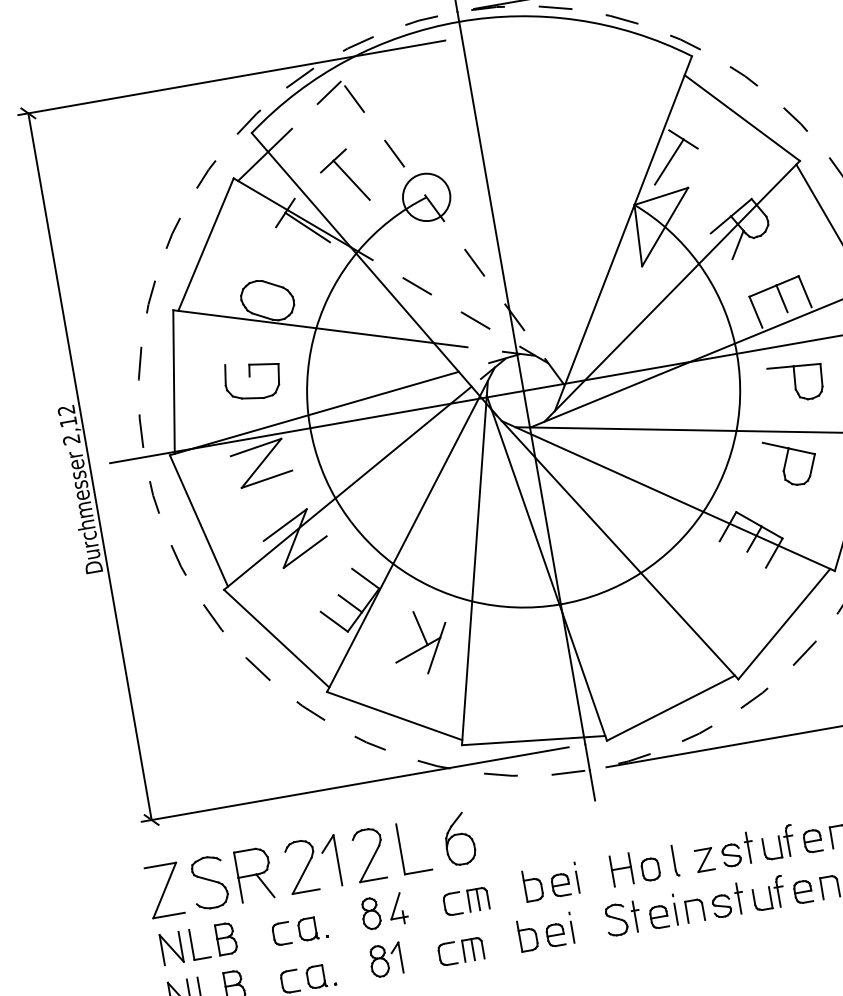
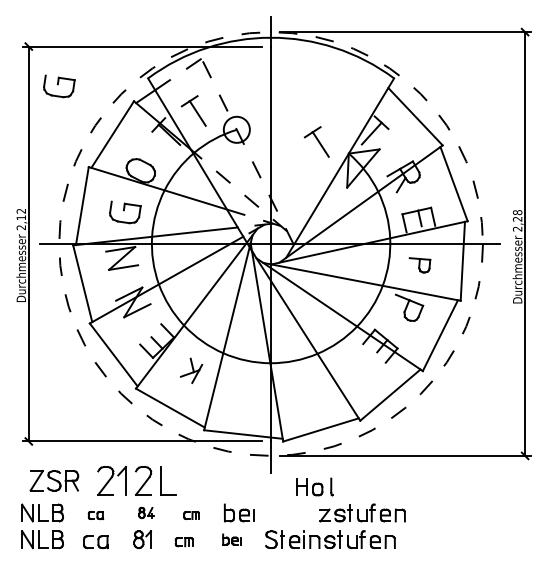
part: (95, 175) -> (59, 86), added
part: (572, 193) -> (316, 141), added
part: (795, 383) -> (419, 265), size x0.7
part: (420, 642) -> (191, 370), size x0.7
part: (458, 838) -> (193, 480), removed
part: (643, 865) -> (314, 486), moved
part: (209, 881) -> (54, 480), size x0.7
part: (465, 901) -> (191, 515), size x0.6
part: (384, 910) -> (146, 512), size x0.6
part: (294, 931) -> (95, 515), size x0.6
part: (545, 932) -> (231, 539), size x0.6
part: (461, 950) -> (184, 541), size x0.7

